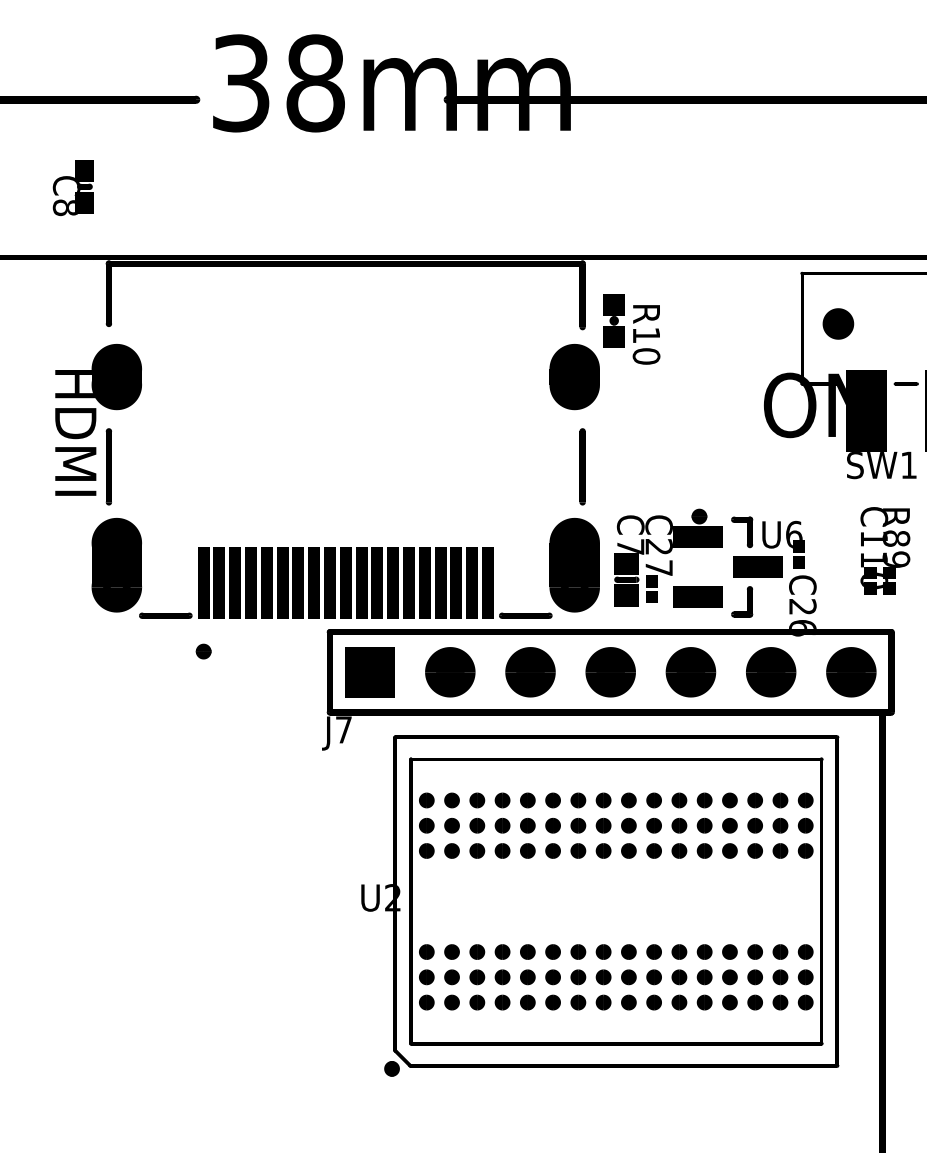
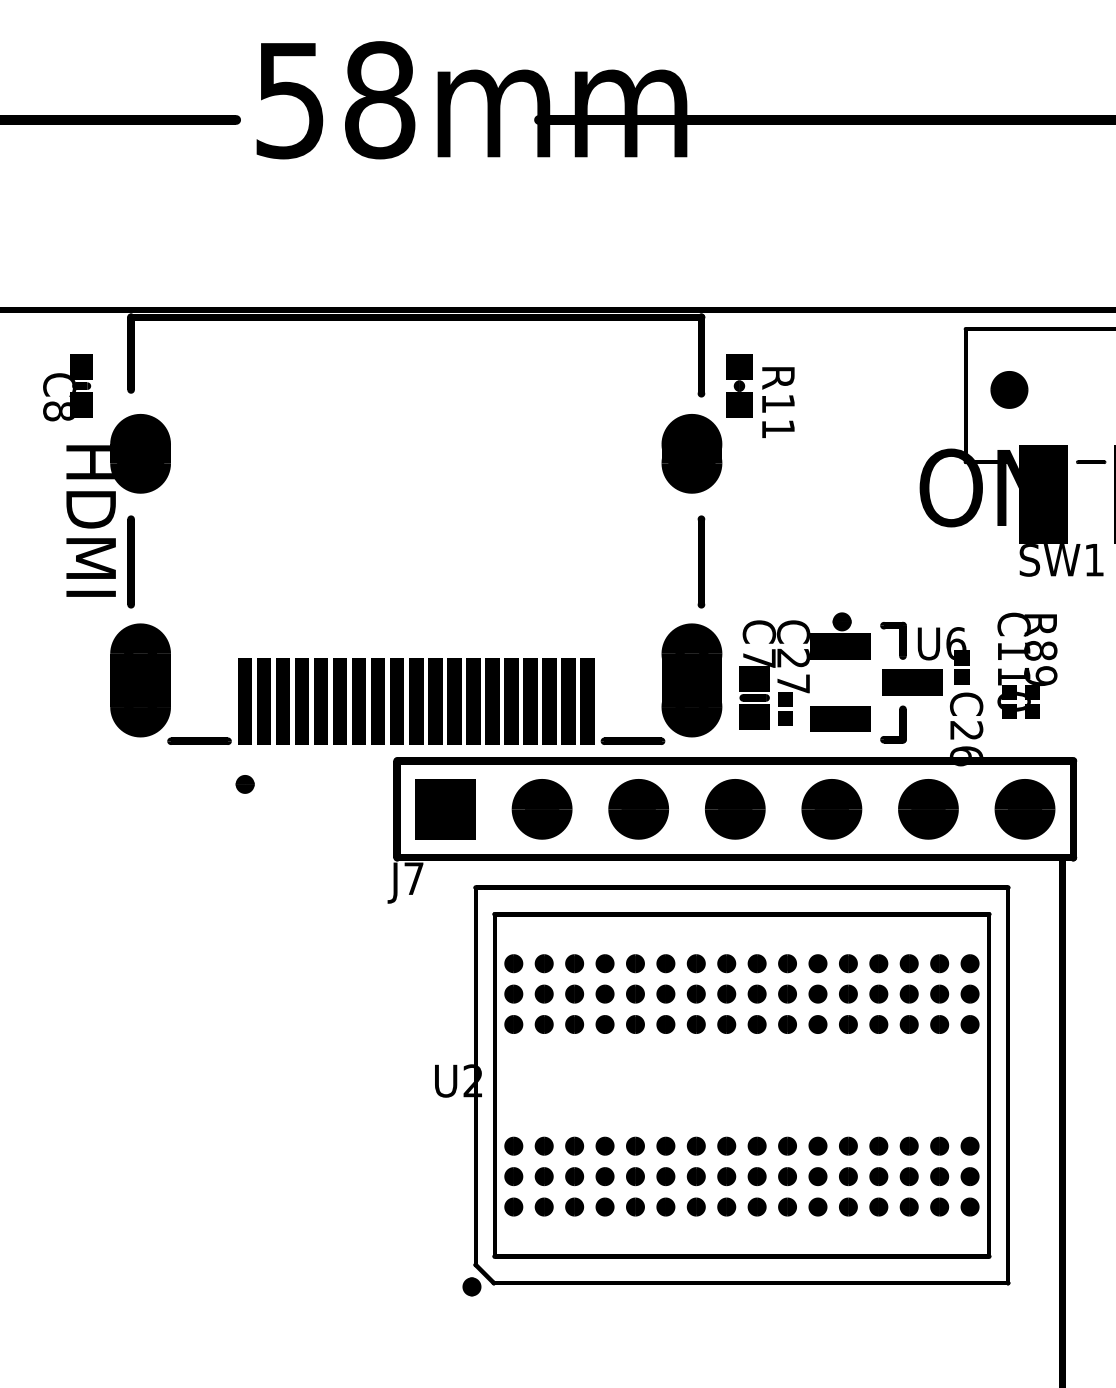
text: (241, 83) -> (290, 100), 38mm -> 58mm
text: (72, 188) -> (66, 388), moved
text: (646, 356) -> (778, 429), R10 -> R11
text: (885, 550) -> (1027, 665), moved

